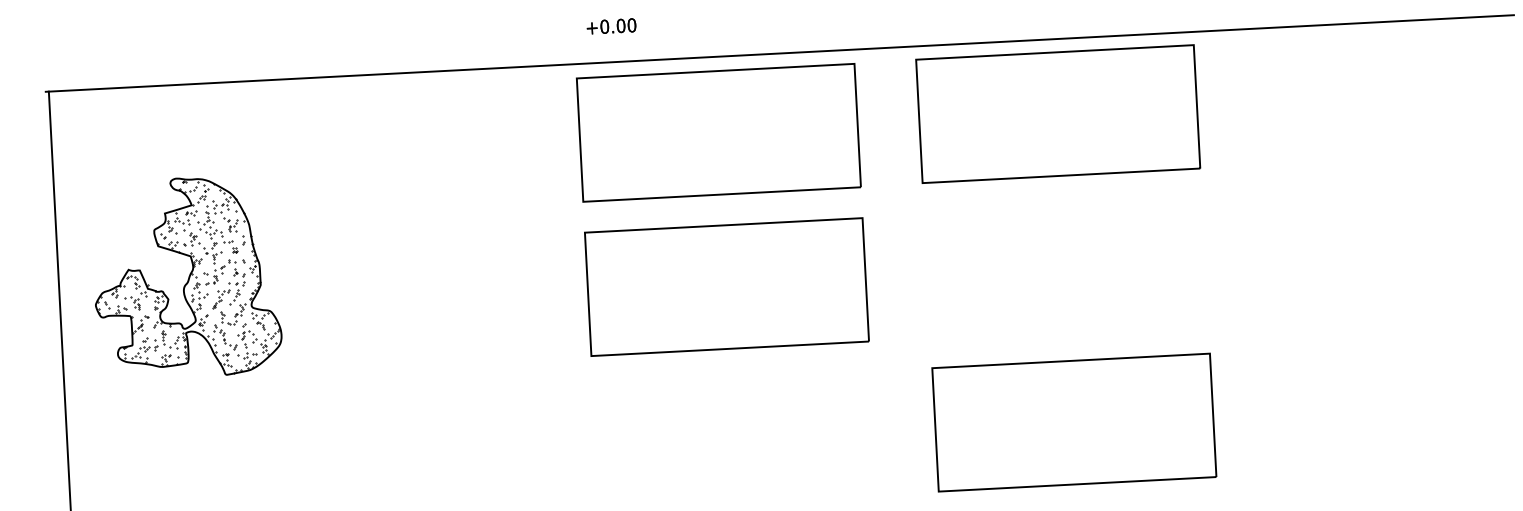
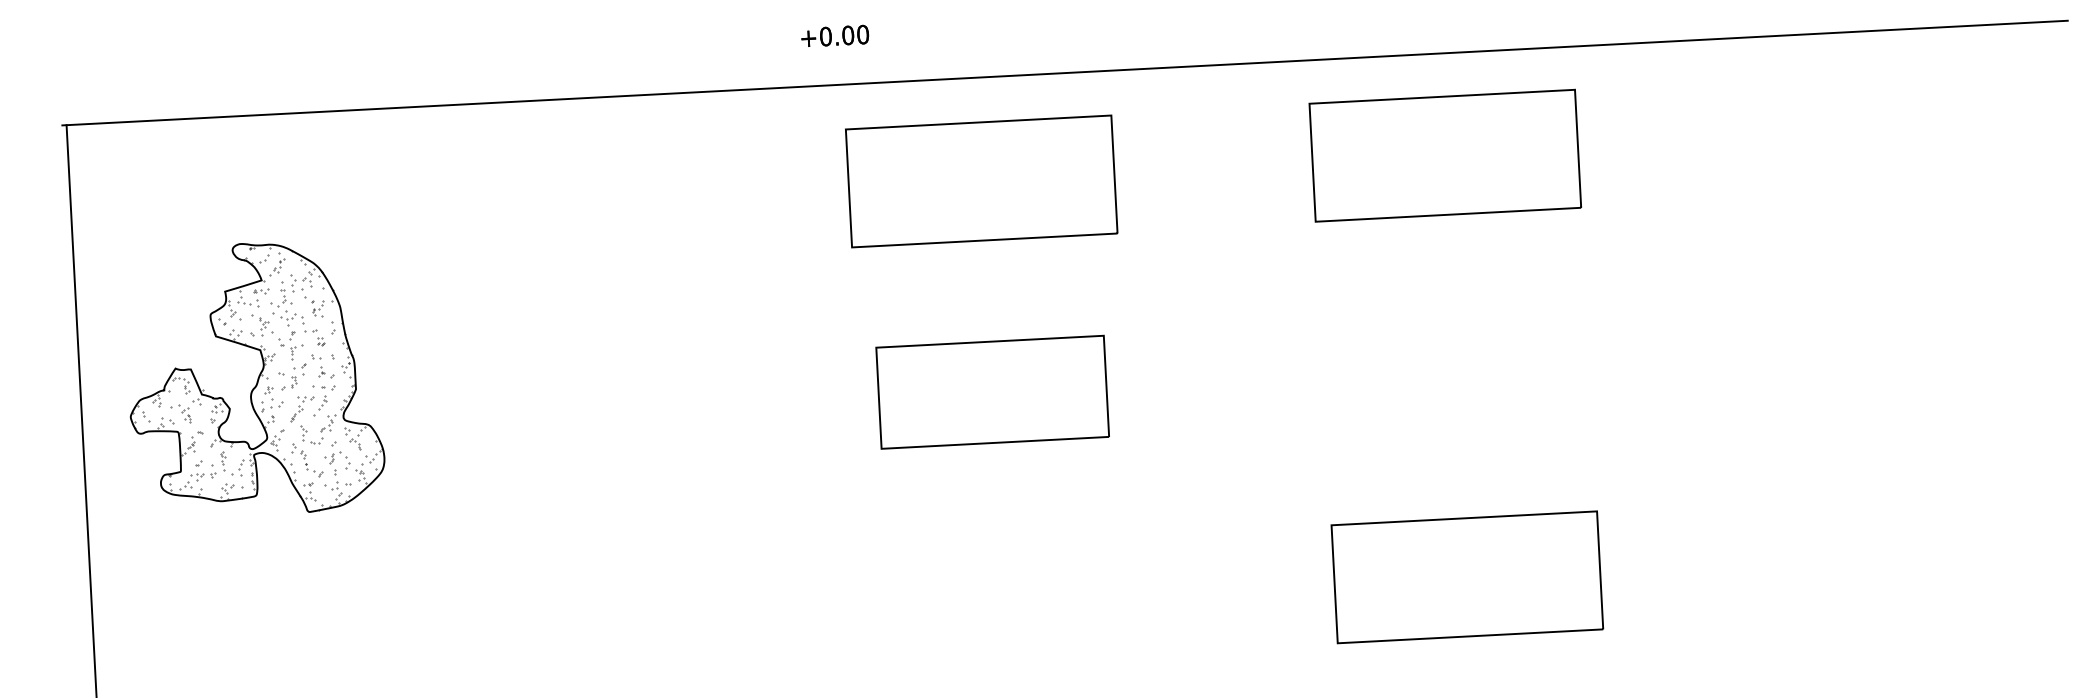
part: (1058, 113) -> (1445, 155), size x0.7
part: (718, 132) -> (981, 181), size x0.7
hatch: (188, 277) -> (257, 378), removed
part: (726, 287) -> (992, 392), size x0.6
part: (1074, 422) -> (1467, 577), size x0.7

